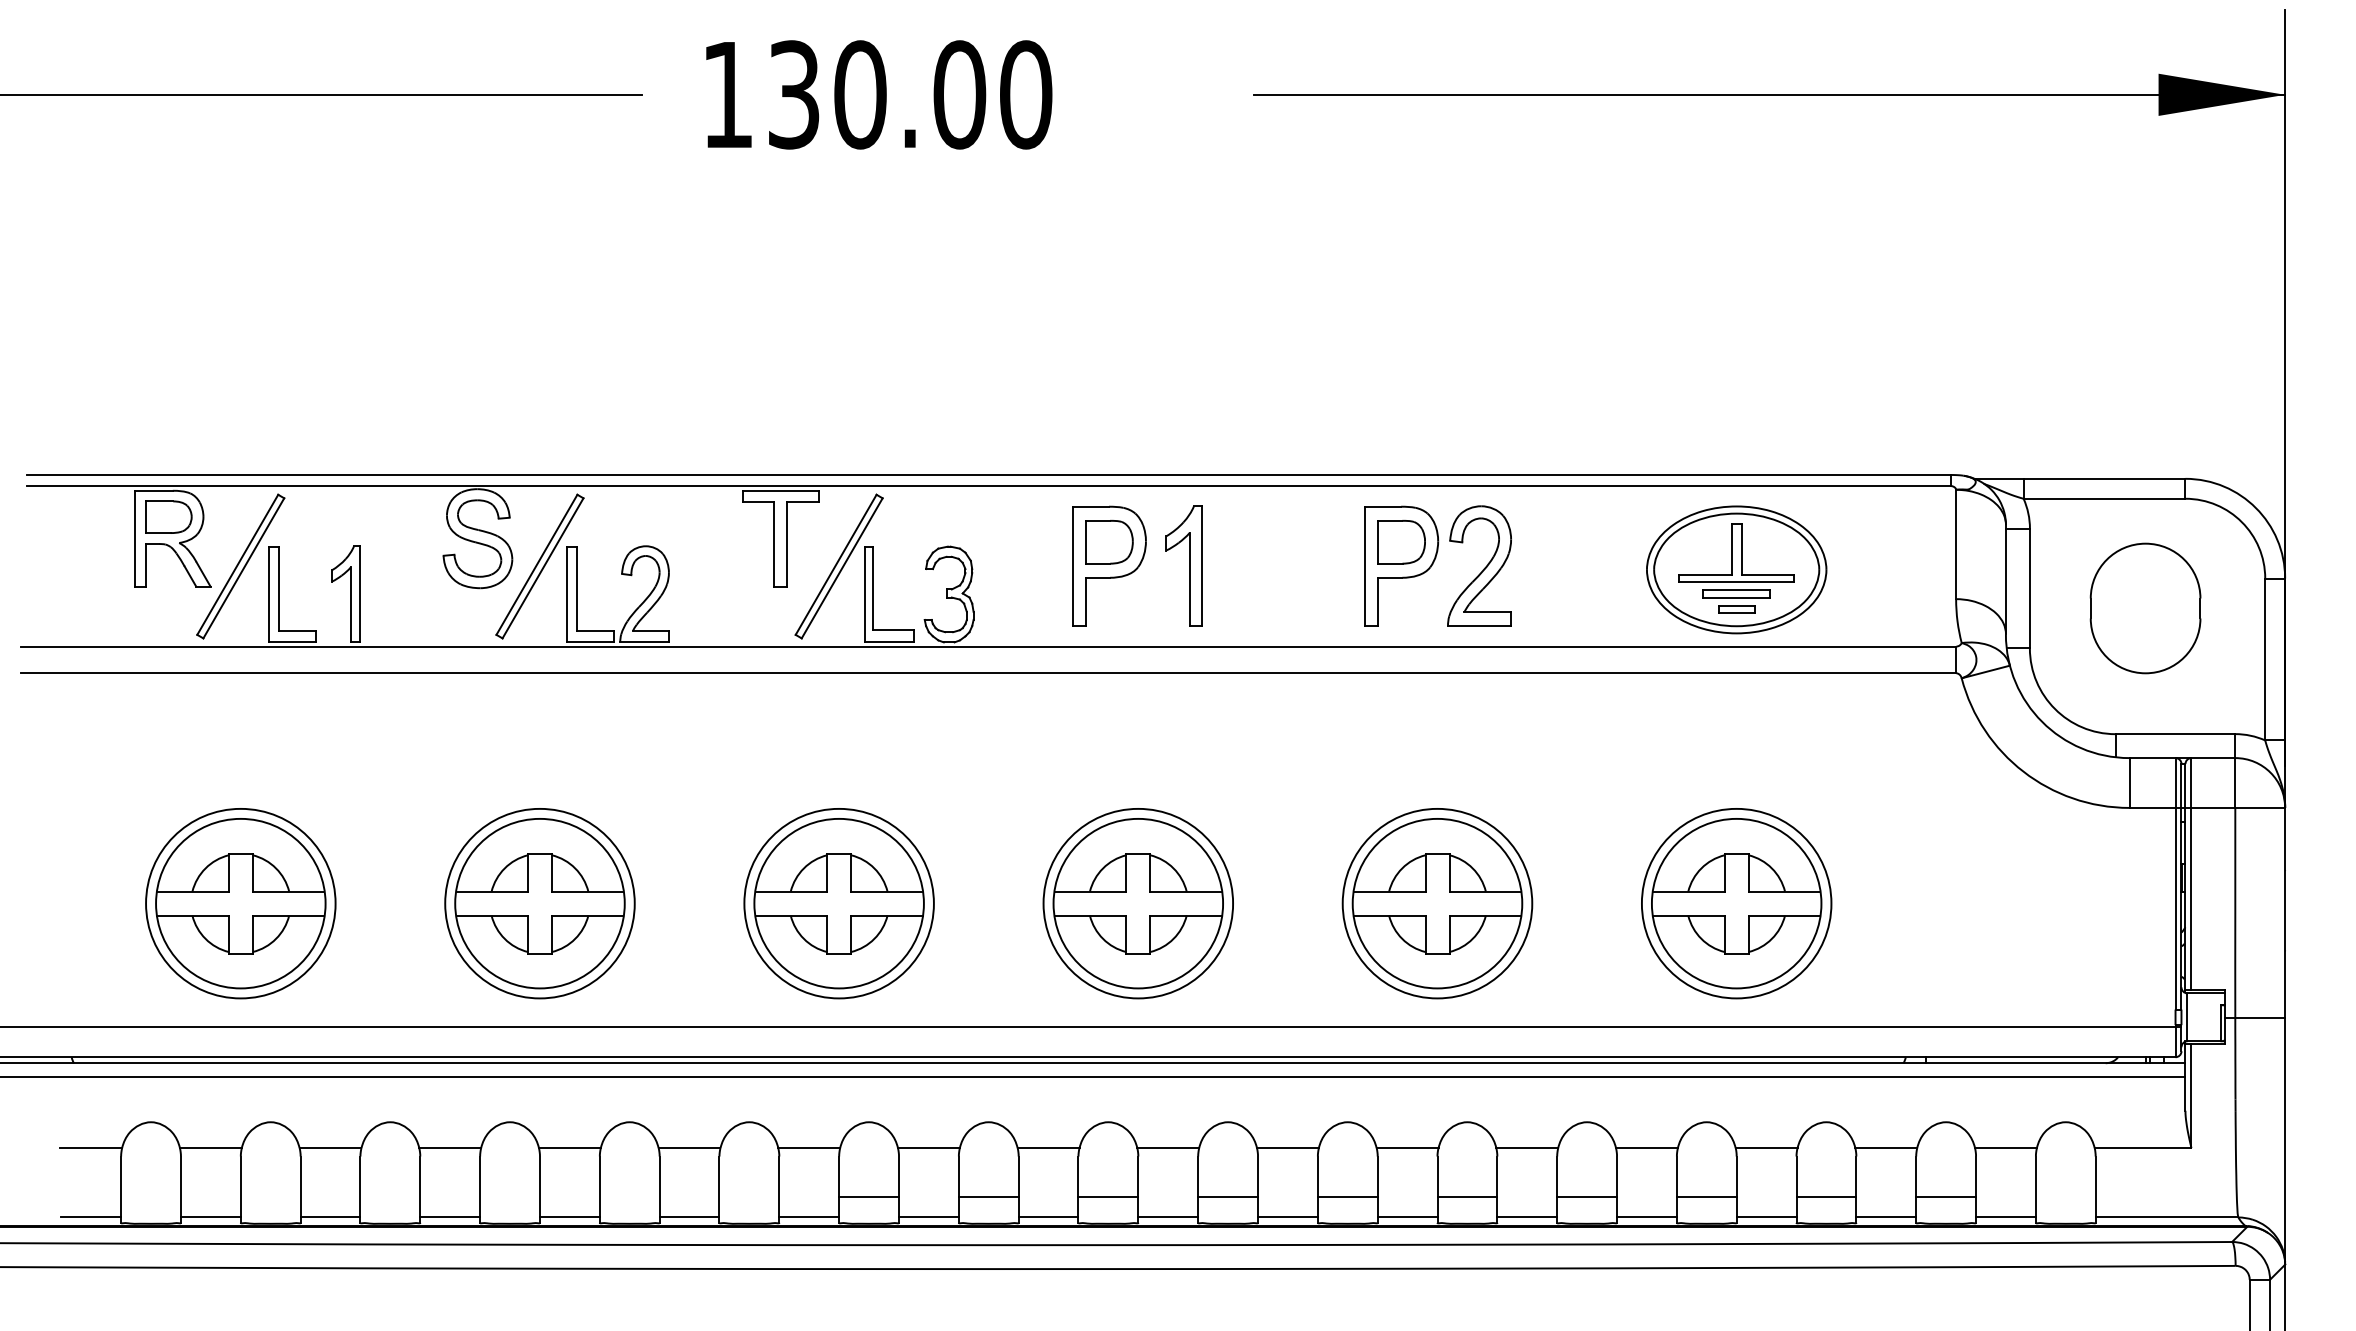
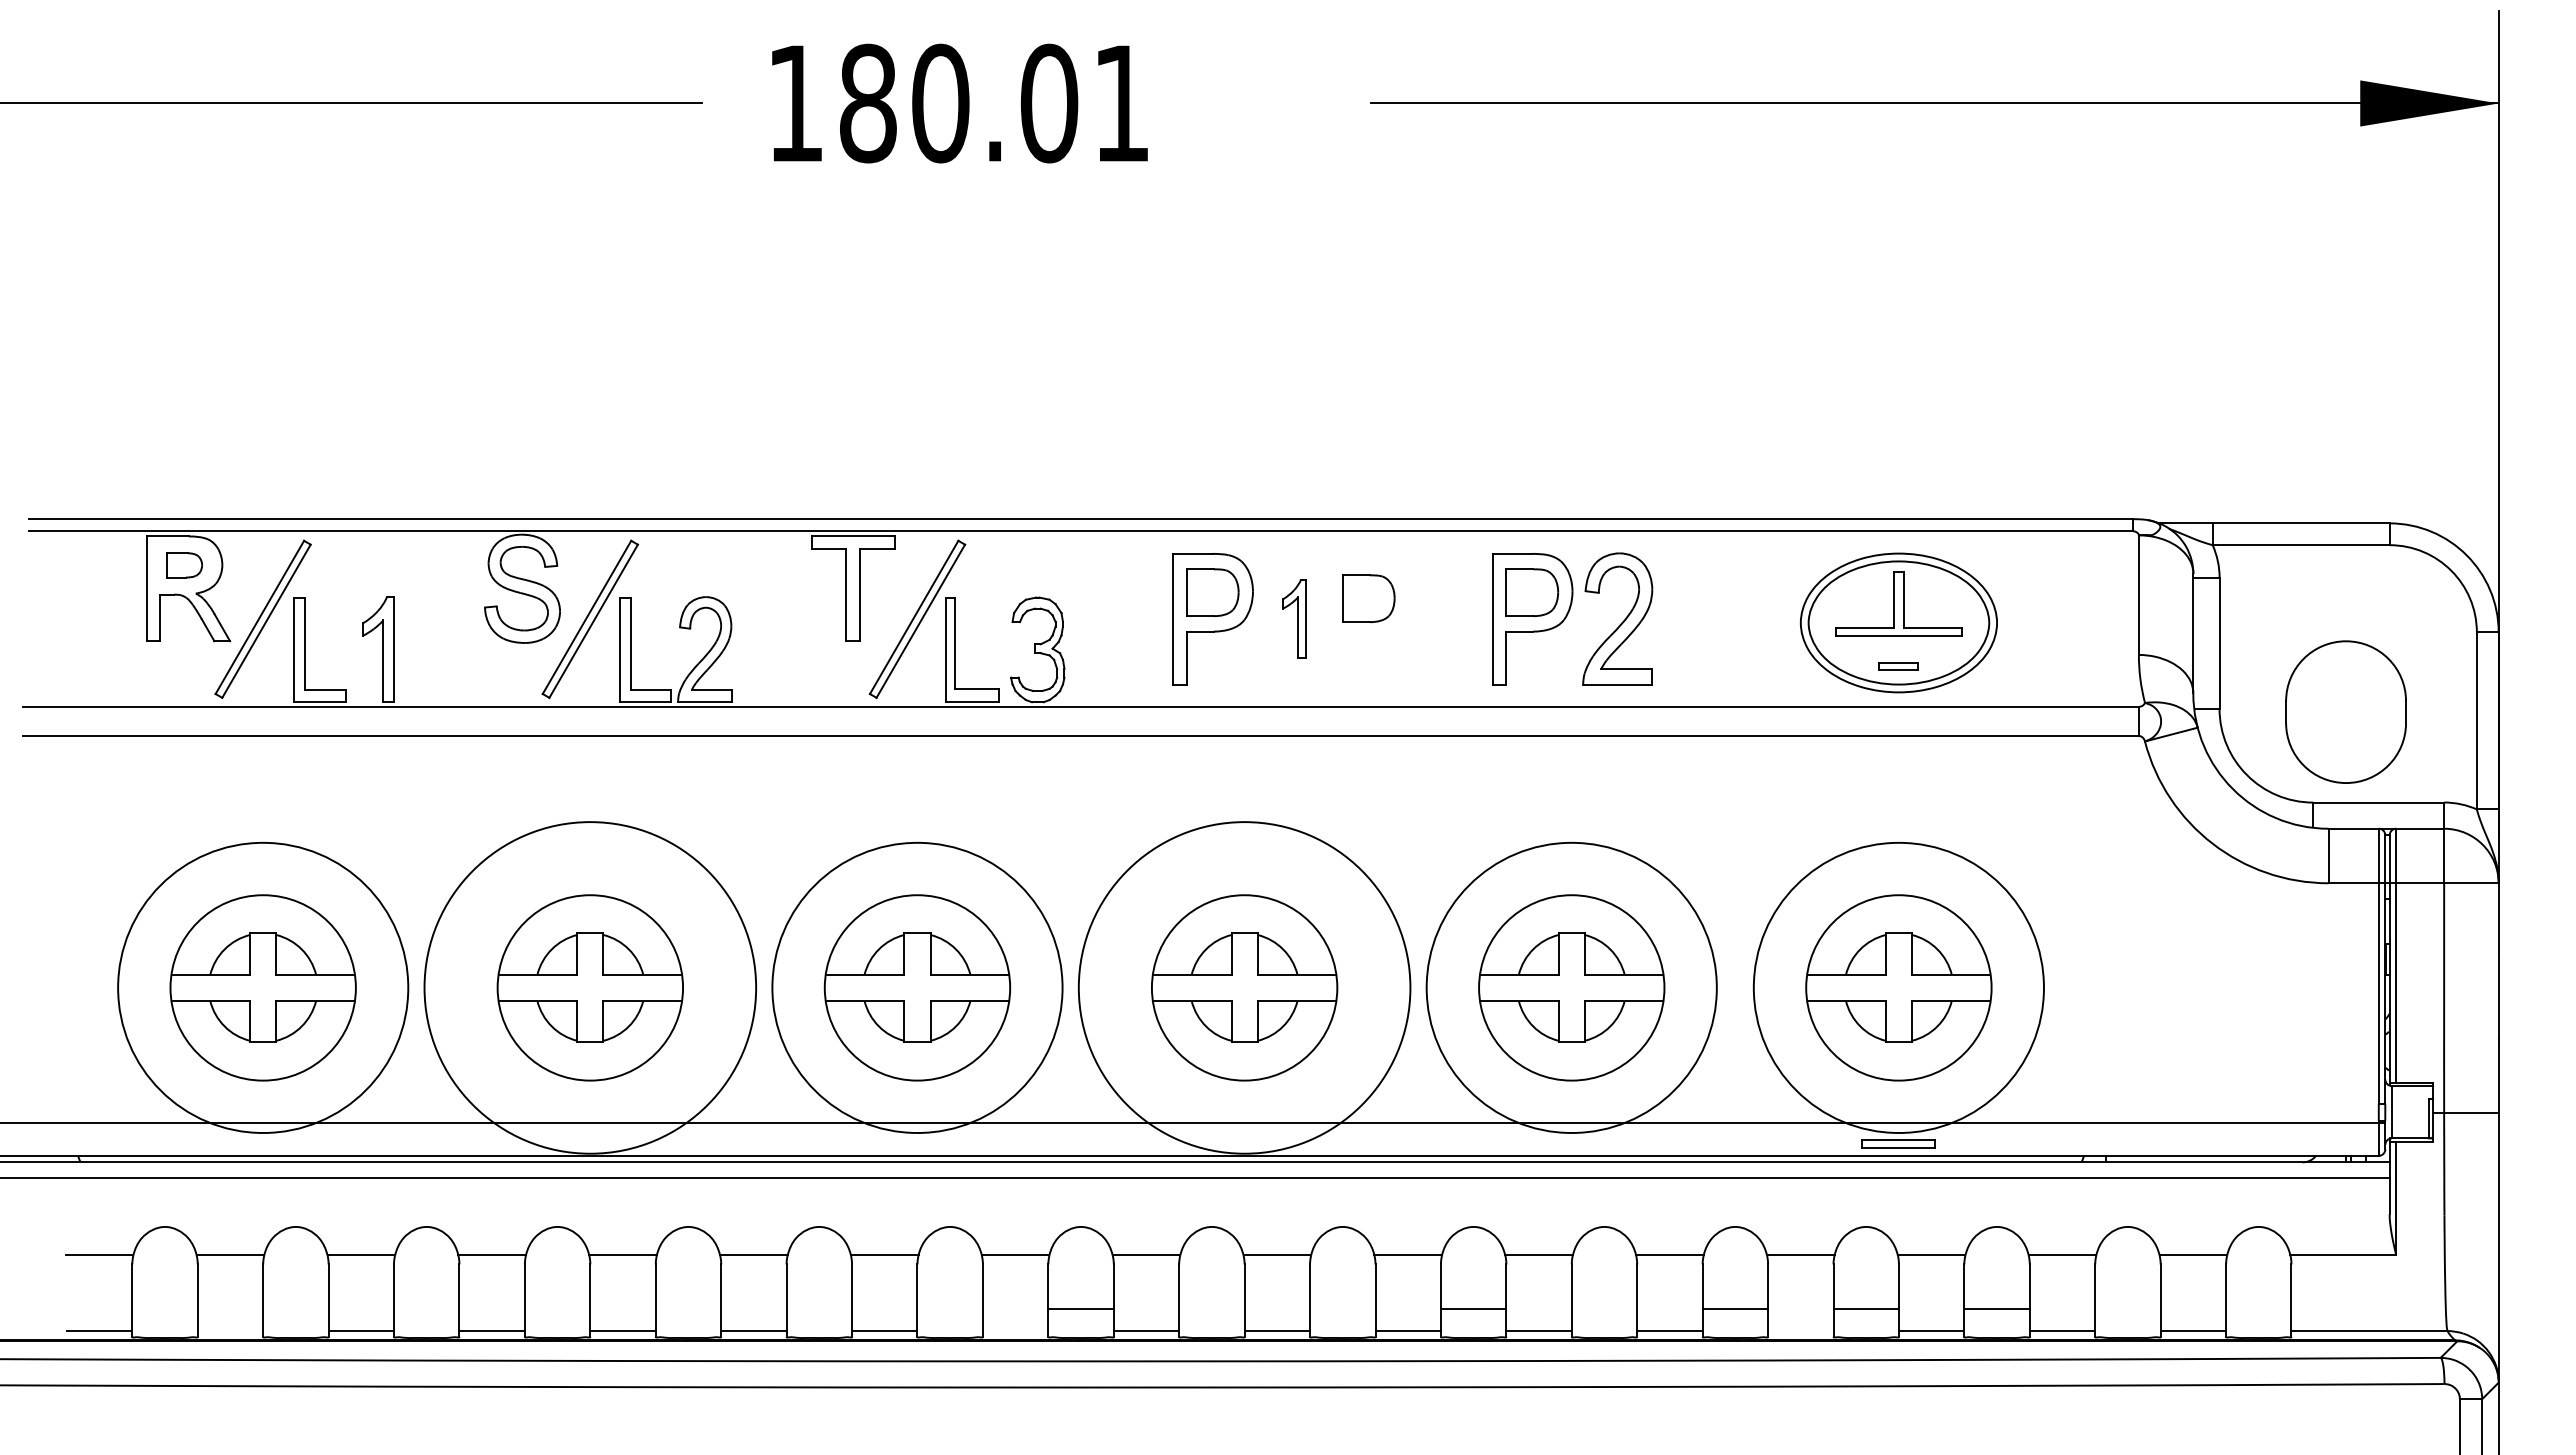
text: (910, 94) -> (995, 103), 130.00 -> 180.01
part: (168, 517) -> (184, 565), size x0.7
part: (1251, 547) -> (1368, 598), added
part: (1183, 565) -> (1294, 618), size x0.6
part: (1736, 593) -> (1898, 1143), moved
part: (2145, 607) -> (2345, 711), moved
circle: (240, 903) -> (262, 987), size x1.4
circle: (539, 903) -> (589, 987), size x1.6
circle: (839, 903) -> (917, 987), size x1.4
circle: (1138, 903) -> (1244, 987), size x1.6
circle: (1437, 903) -> (1571, 987), size x1.4
circle: (1736, 903) -> (1898, 987), size x1.4
line: (868, 1196) -> (949, 1308), removed
line: (1108, 1196) -> (1211, 1308), removed
line: (1227, 1196) -> (1342, 1308), removed
line: (1467, 1196) -> (1604, 1308), removed
line: (1945, 1196) -> (2127, 1308), removed
line: (210, 1217) -> (230, 1331), removed
line: (928, 1217) -> (1015, 1331), removed
line: (1646, 1217) -> (1800, 1331), removed

